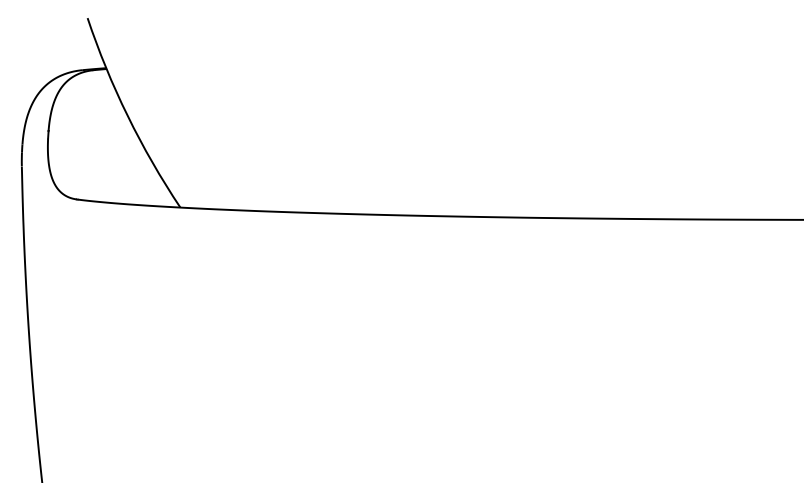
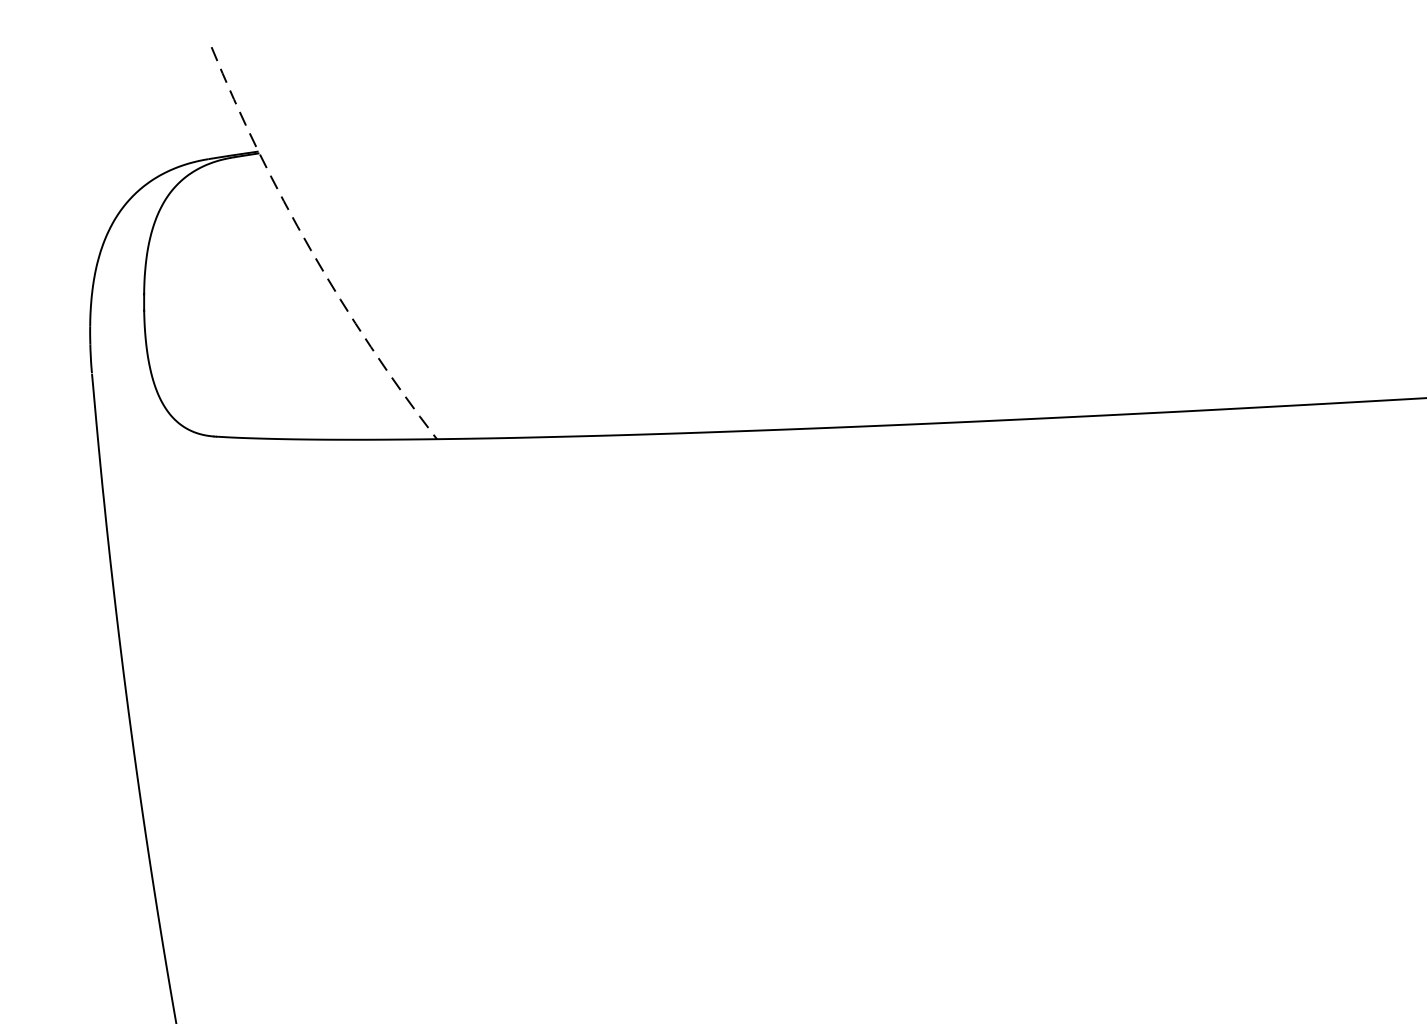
arc: (127, 115) -> (310, 249), solid -> dashed

